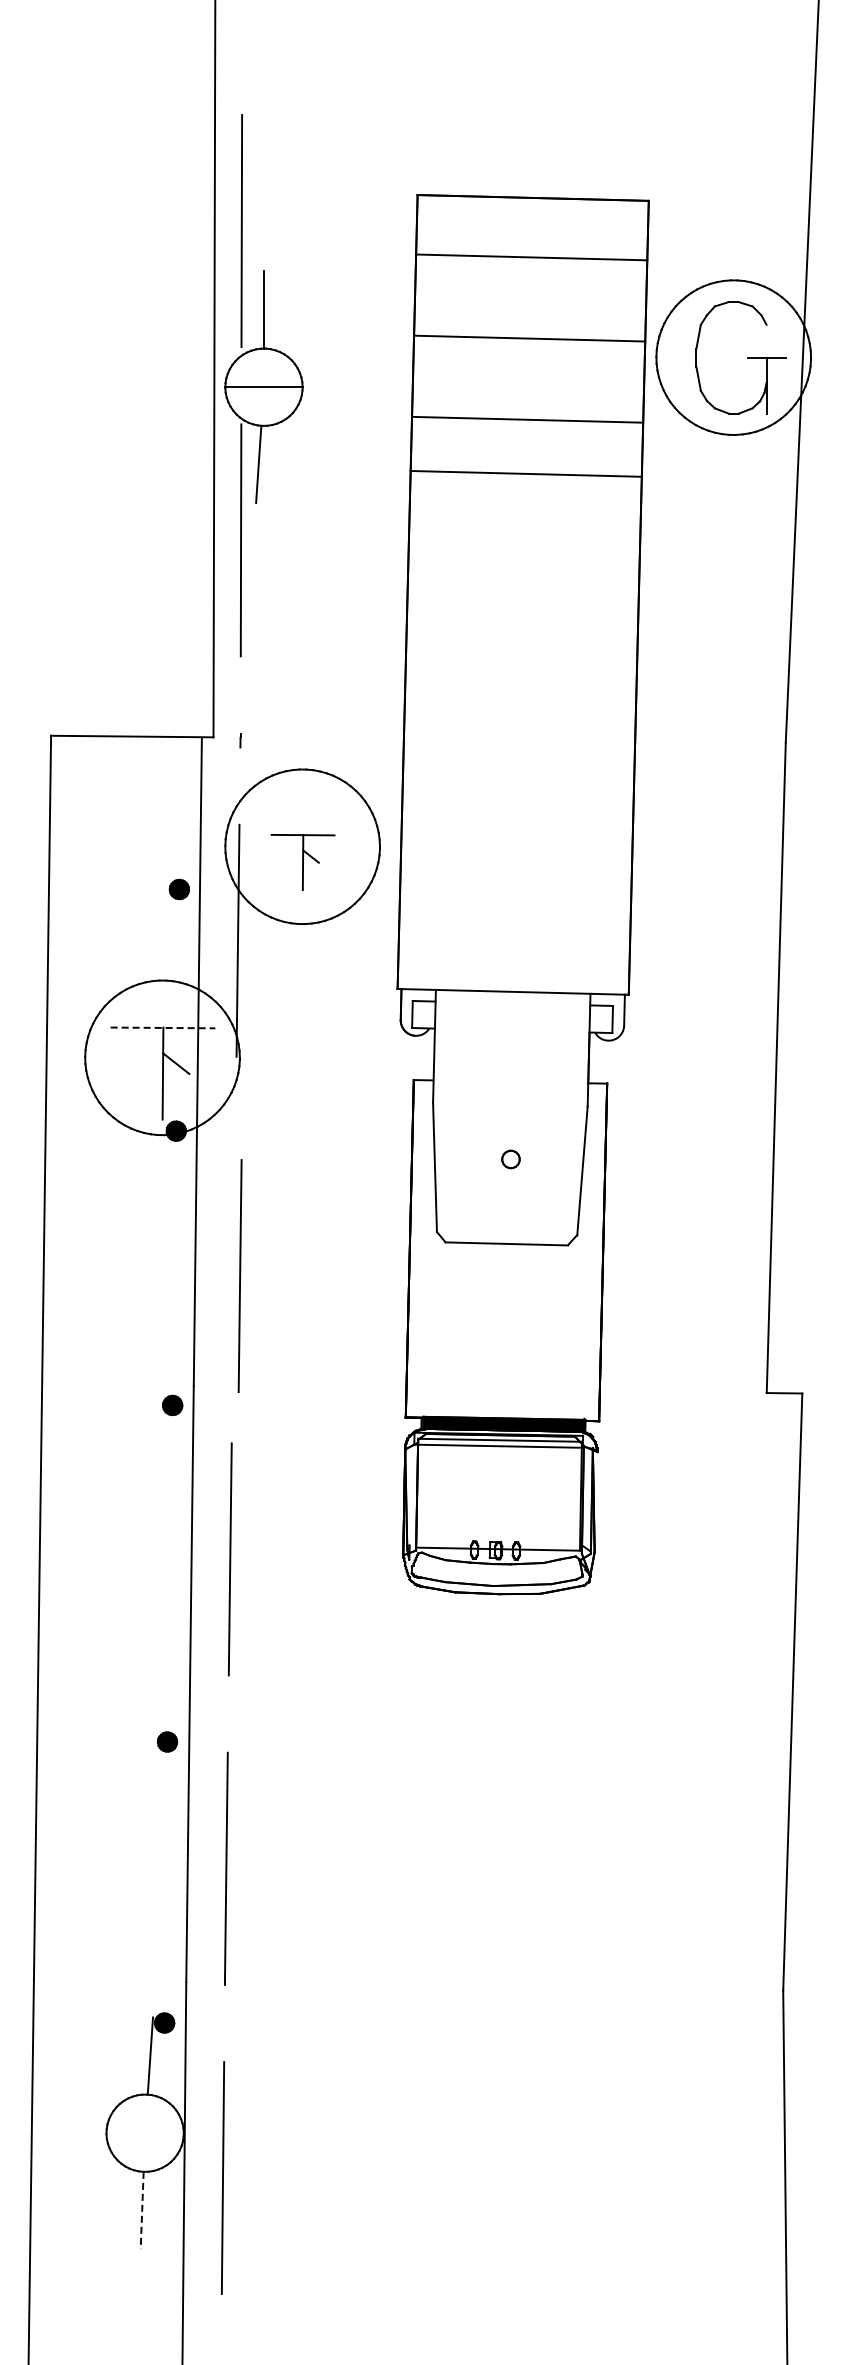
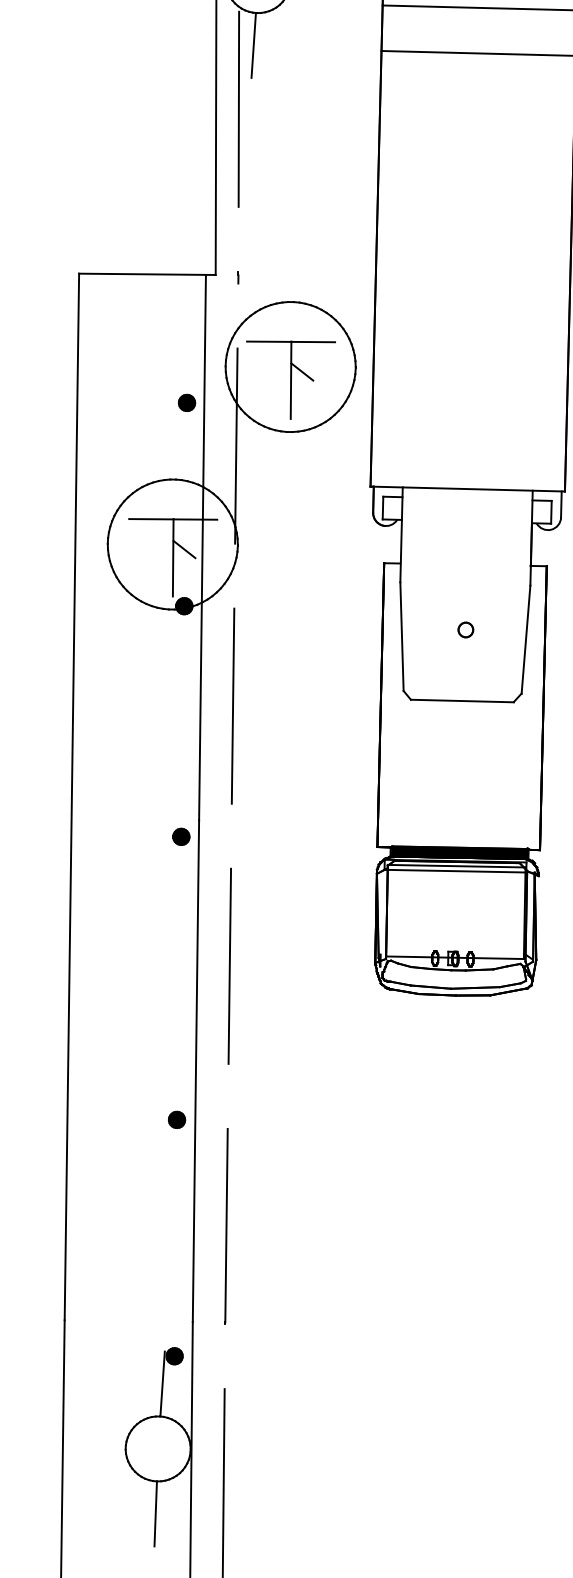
part: (302, 862) -> (290, 380), size x1.67
line: (163, 1027) -> (173, 519), dashed -> solid
line: (239, 1275) -> (232, 705), moved
line: (142, 2210) -> (155, 1513), dashed -> solid

